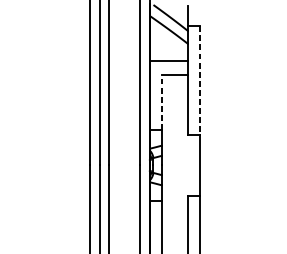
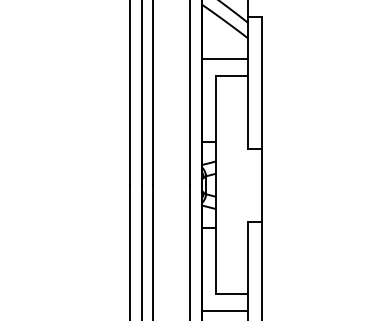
line: (199, 81) -> (261, 83), dashed -> solid
line: (161, 101) -> (216, 108), dashed -> solid

